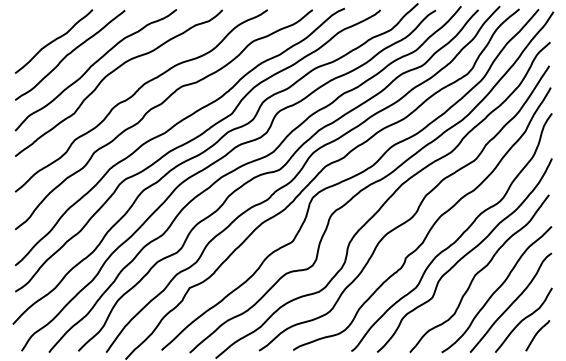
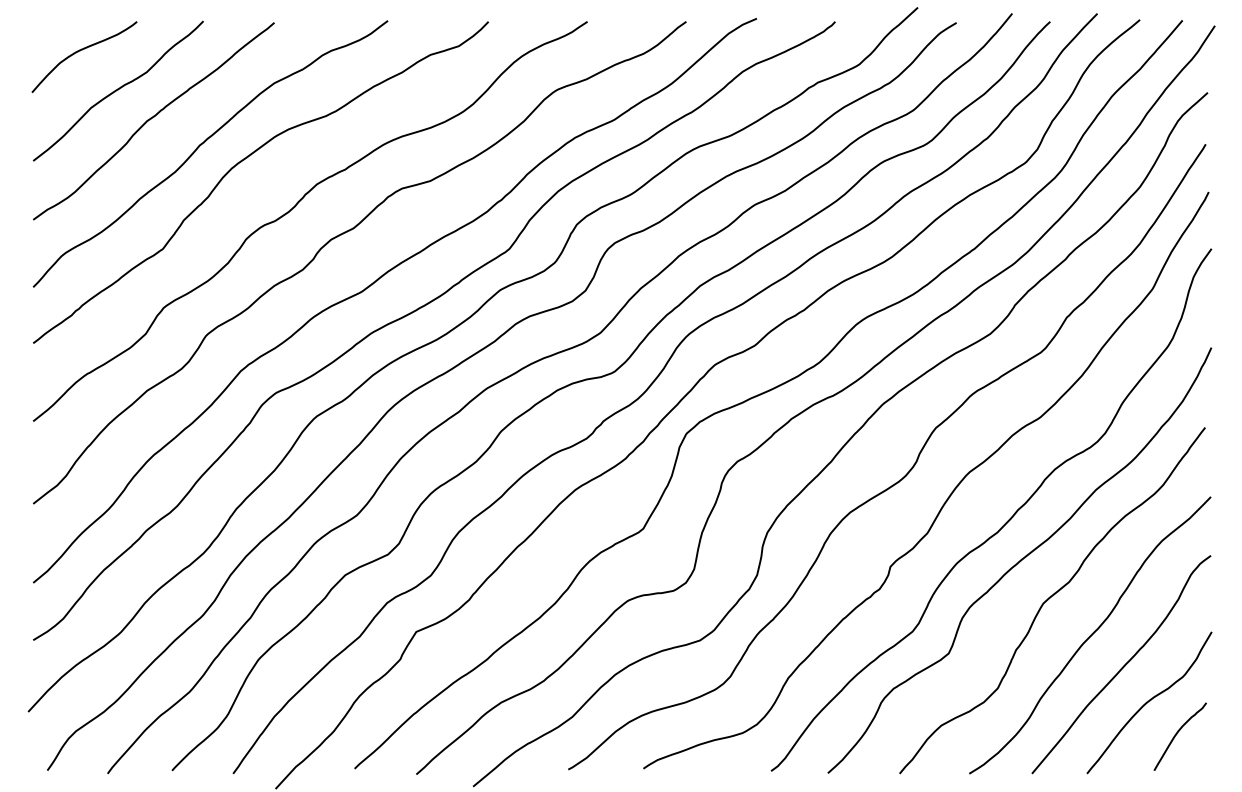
curve: (38, 23) -> (84, 51), added

